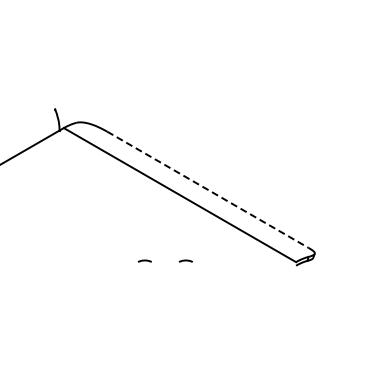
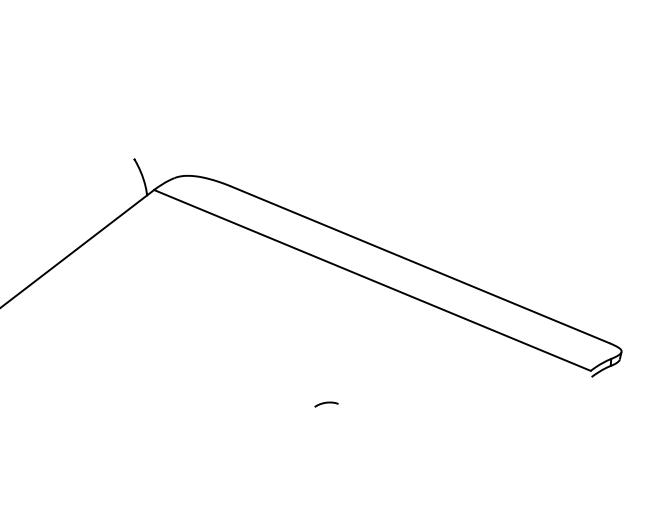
line: (208, 190) -> (421, 265), dashed -> solid
curve: (185, 260) -> (397, 393), removed

